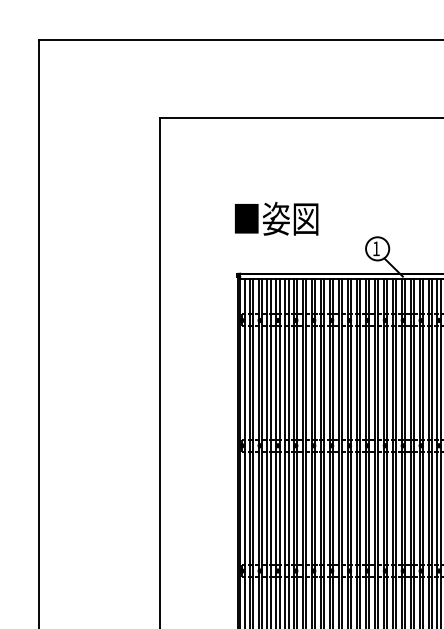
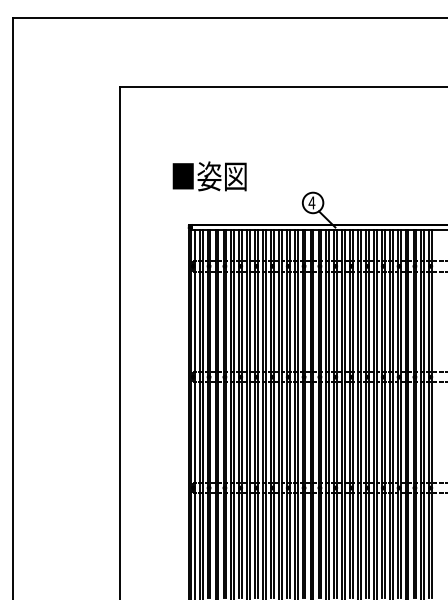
text: (276, 218) -> (209, 176), moved
text: (375, 248) -> (311, 202), 1 -> 4

